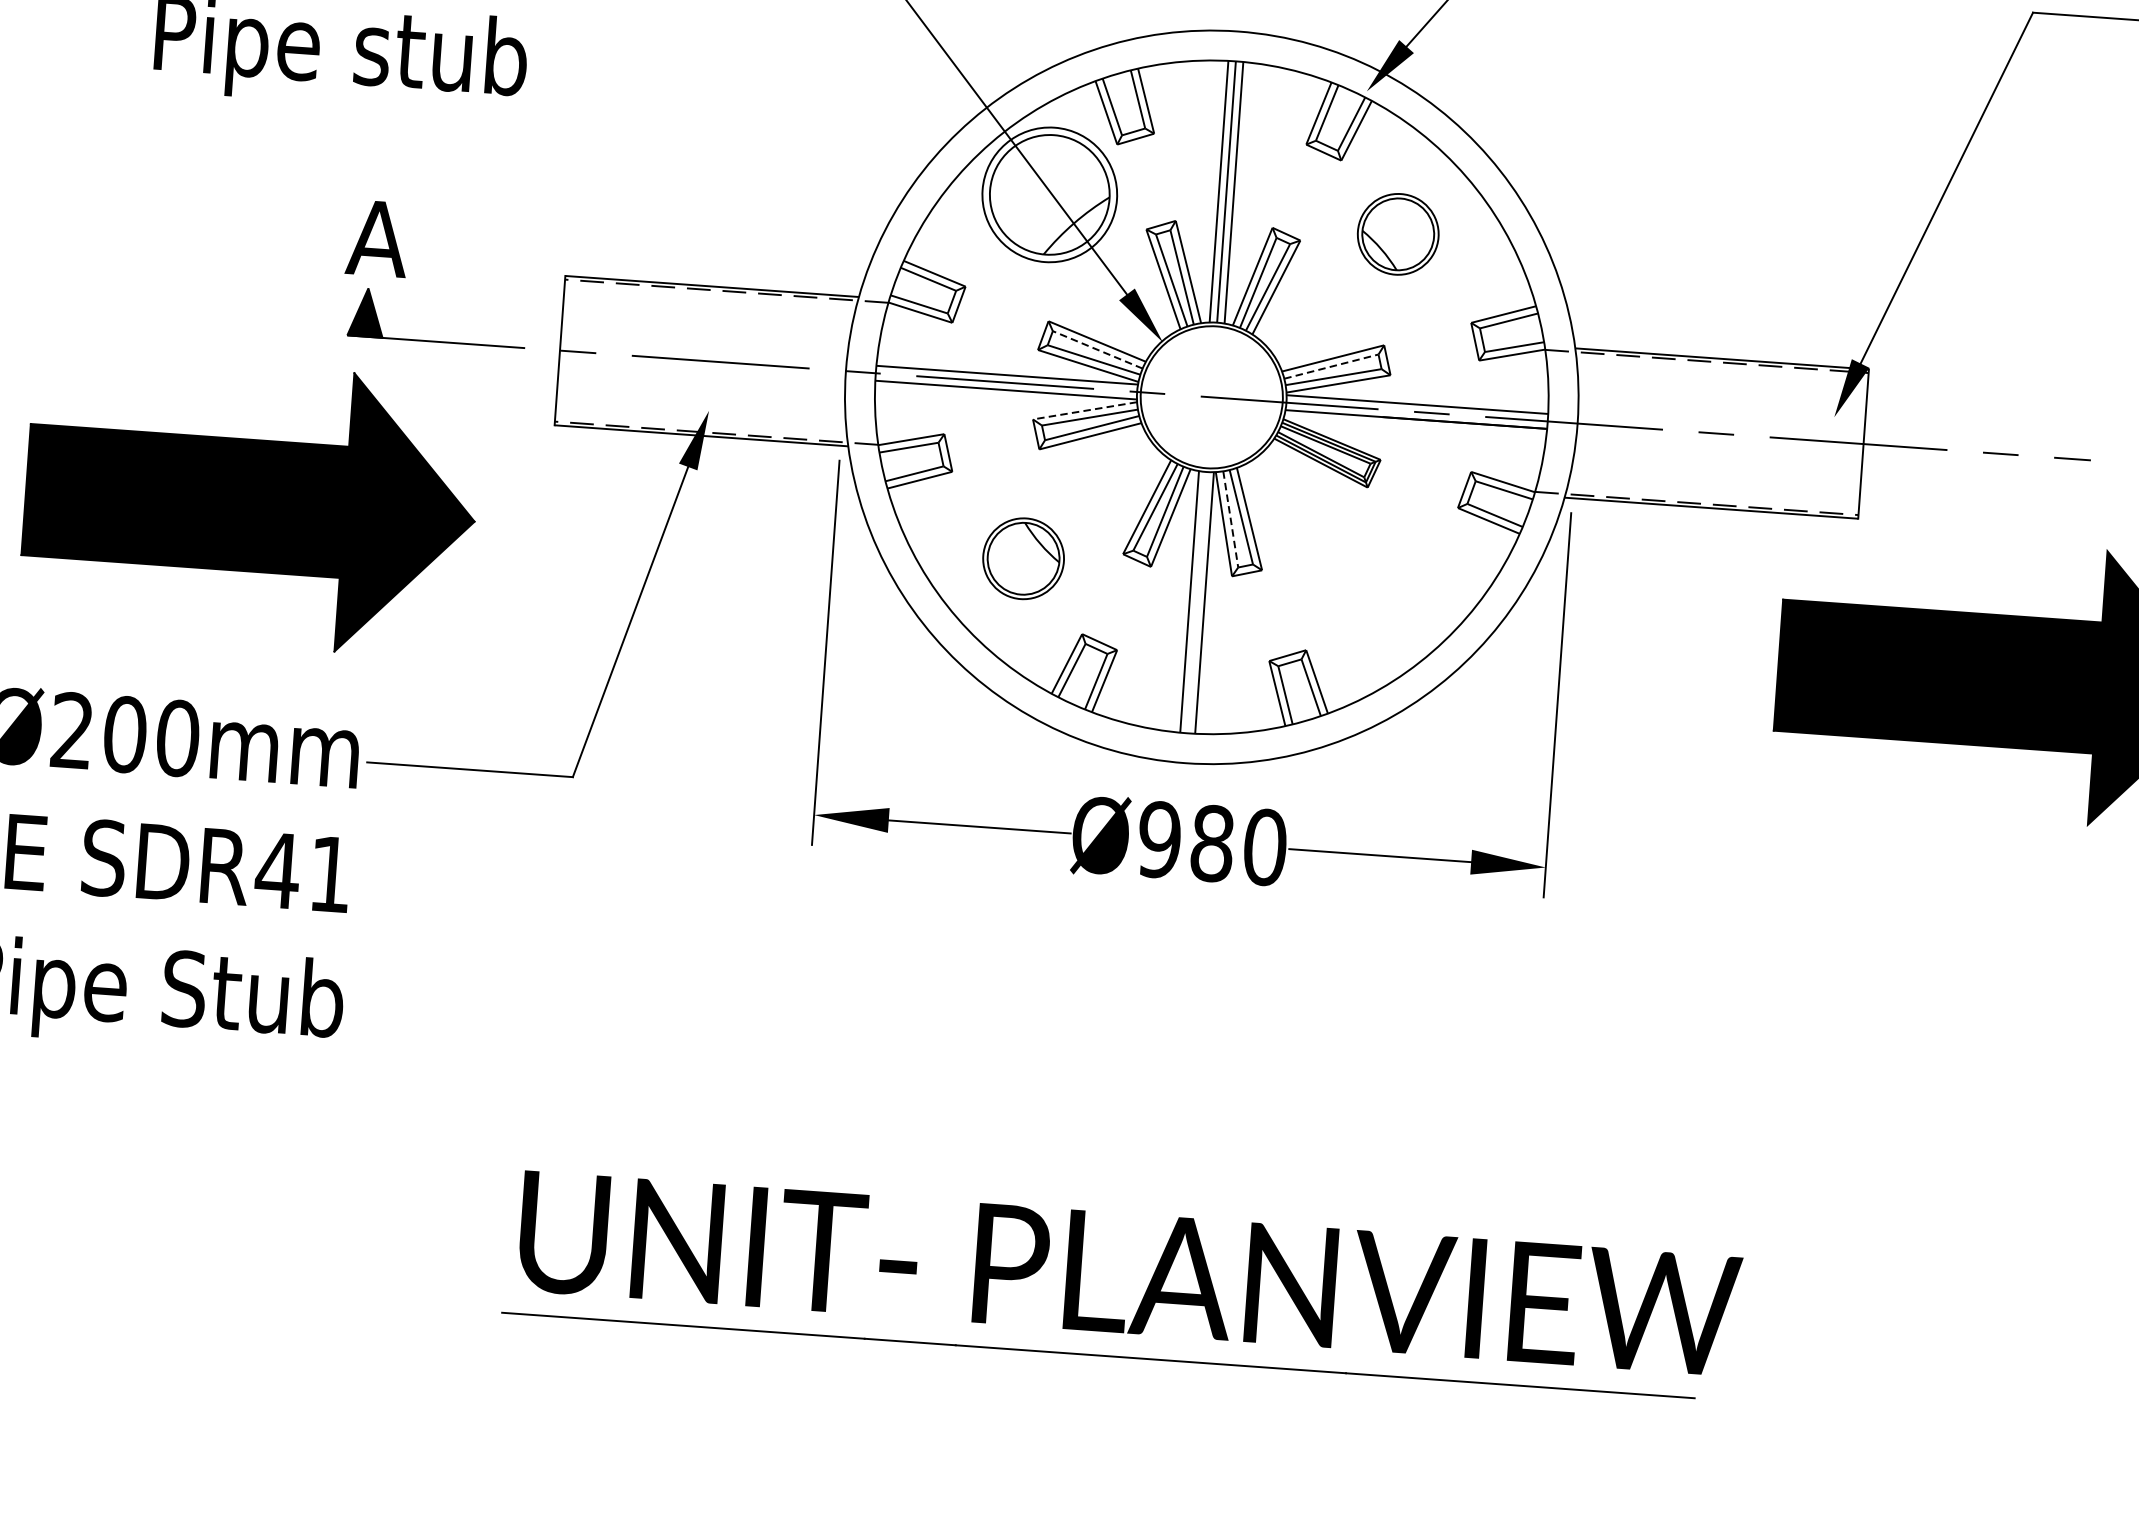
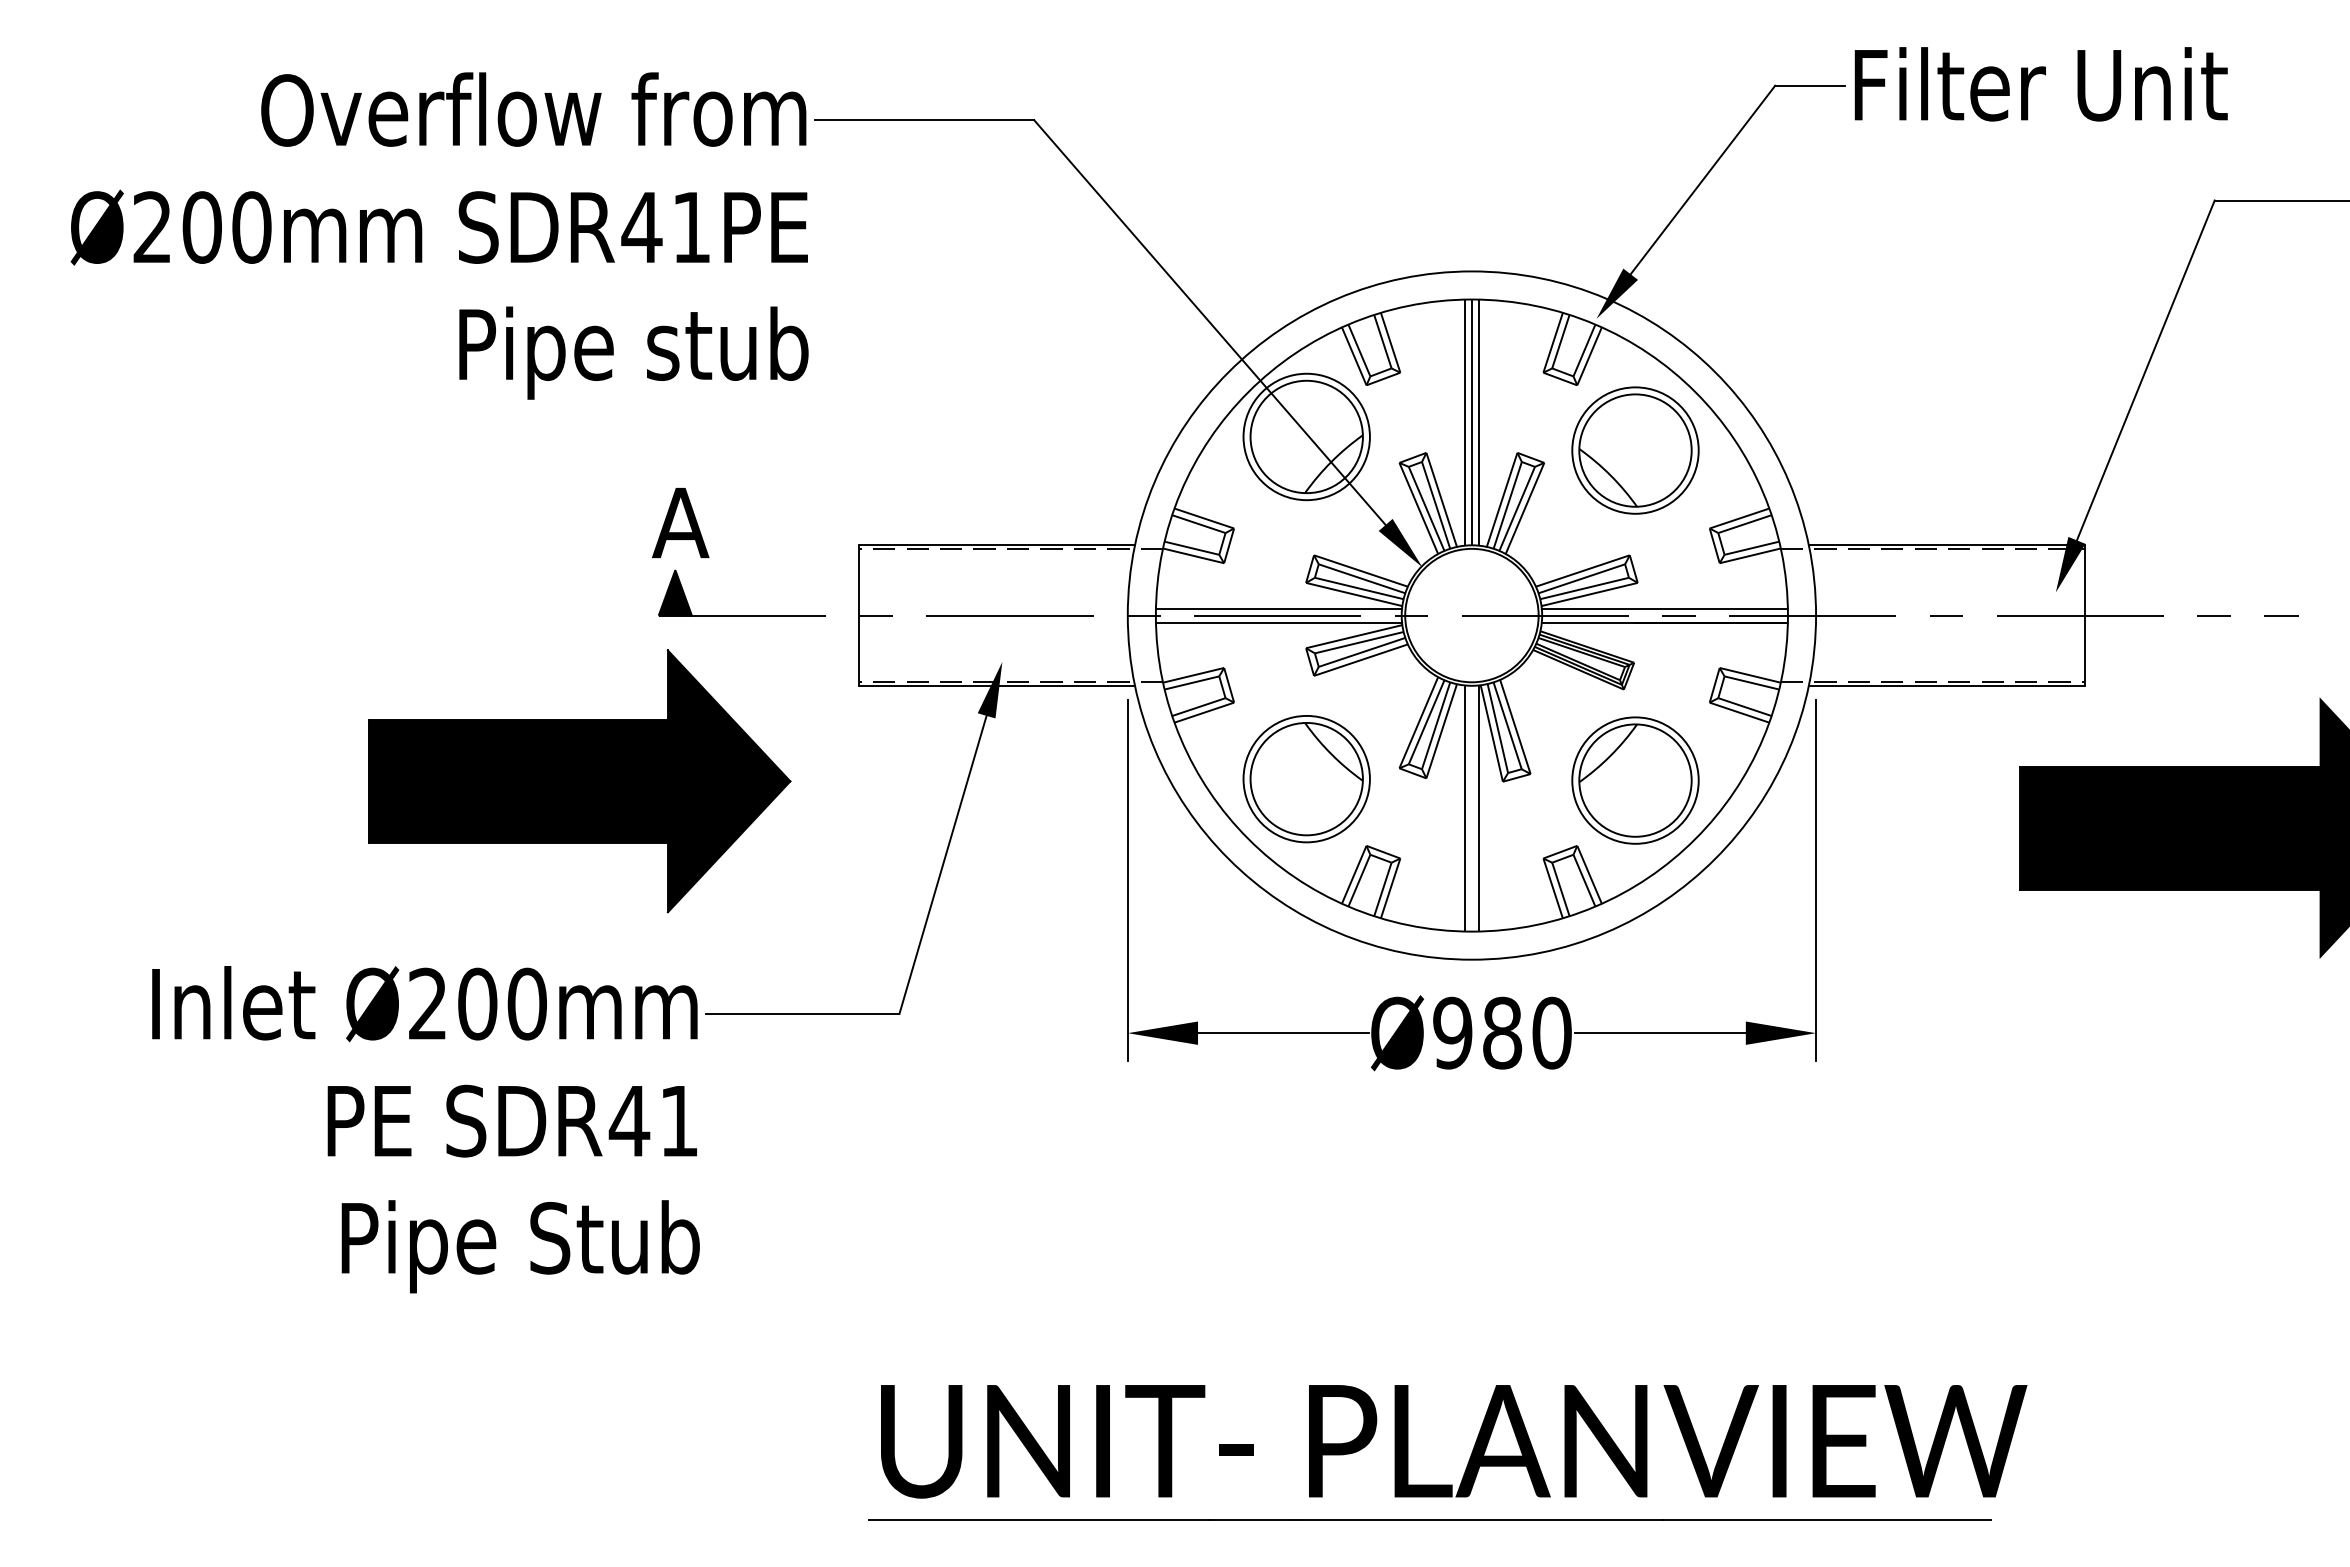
part: (1398, 234) -> (1635, 450), size x1.67
line: (1098, 349) -> (1362, 578), dashed -> solid
line: (1331, 366) -> (1581, 578), dashed -> solid
line: (1084, 410) -> (1353, 636), dashed -> solid
line: (1230, 519) -> (1497, 728), dashed -> solid
part: (1023, 559) -> (1306, 779), size x1.67
part: (1373, 585) -> (1635, 780), added

